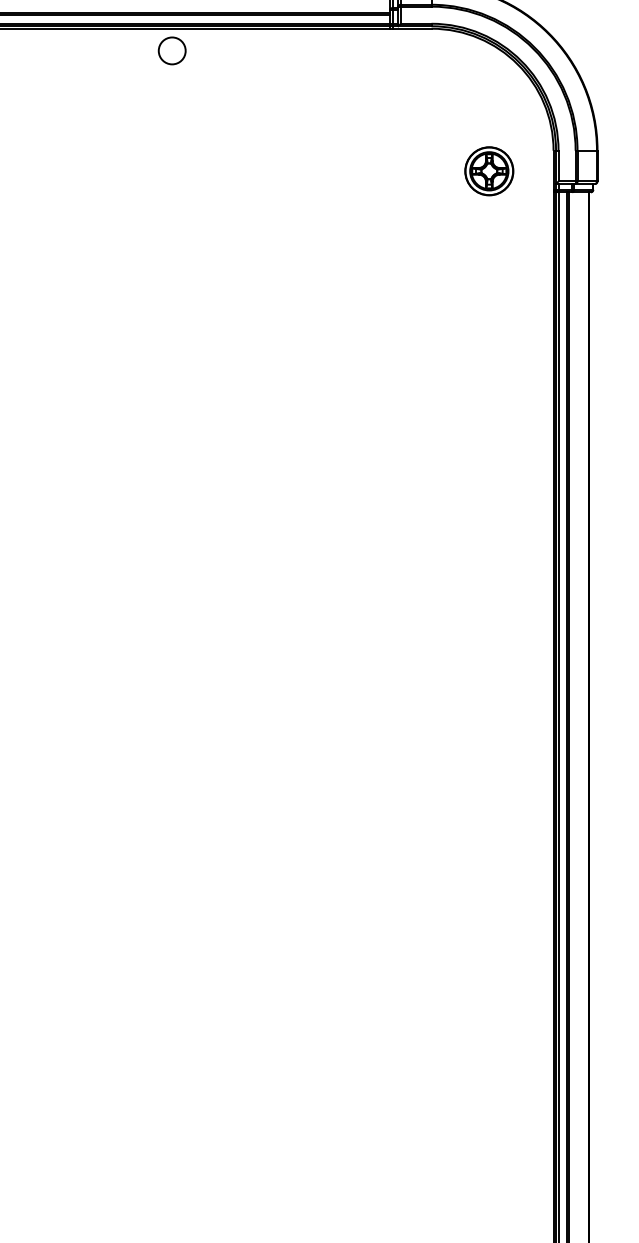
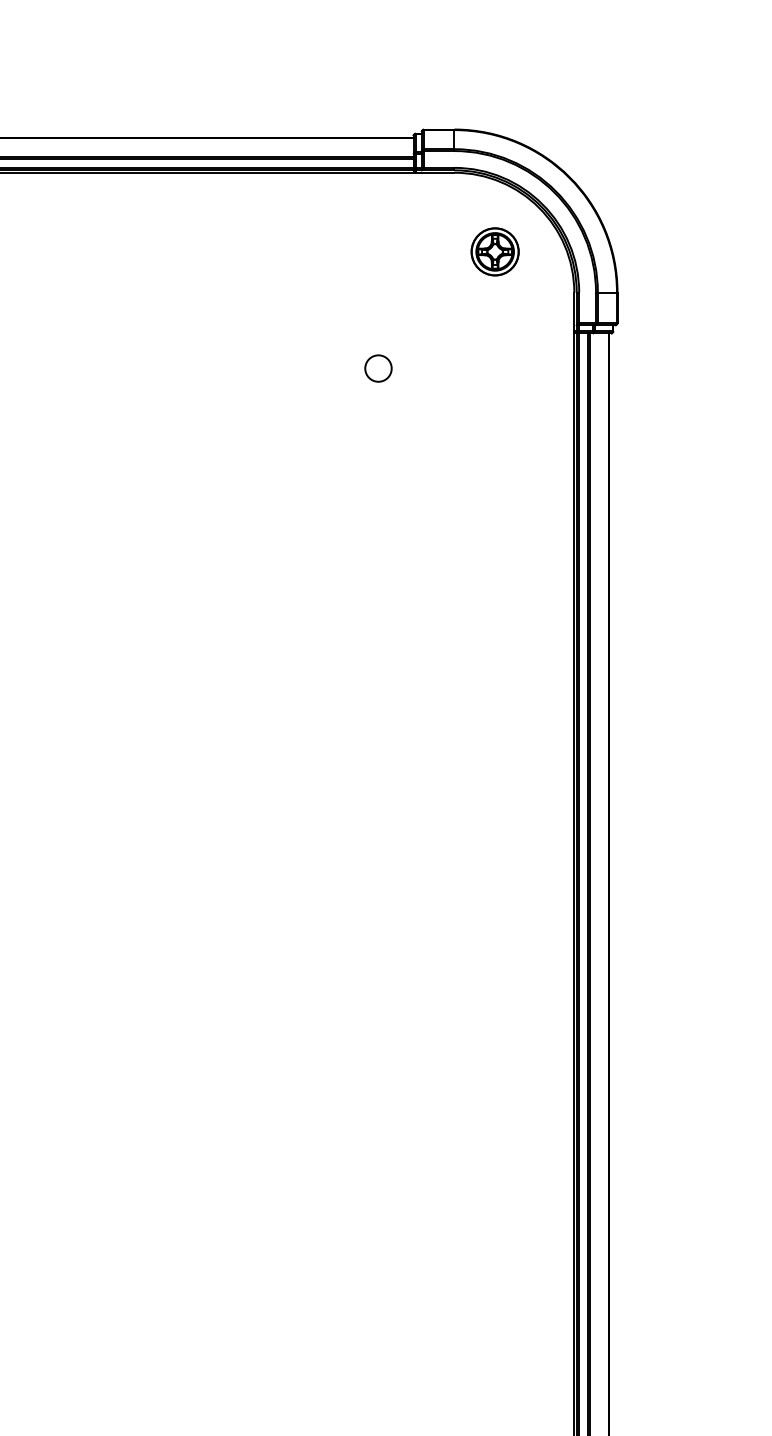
circle: (172, 50) -> (378, 368), moved
part: (488, 170) -> (494, 251), moved

